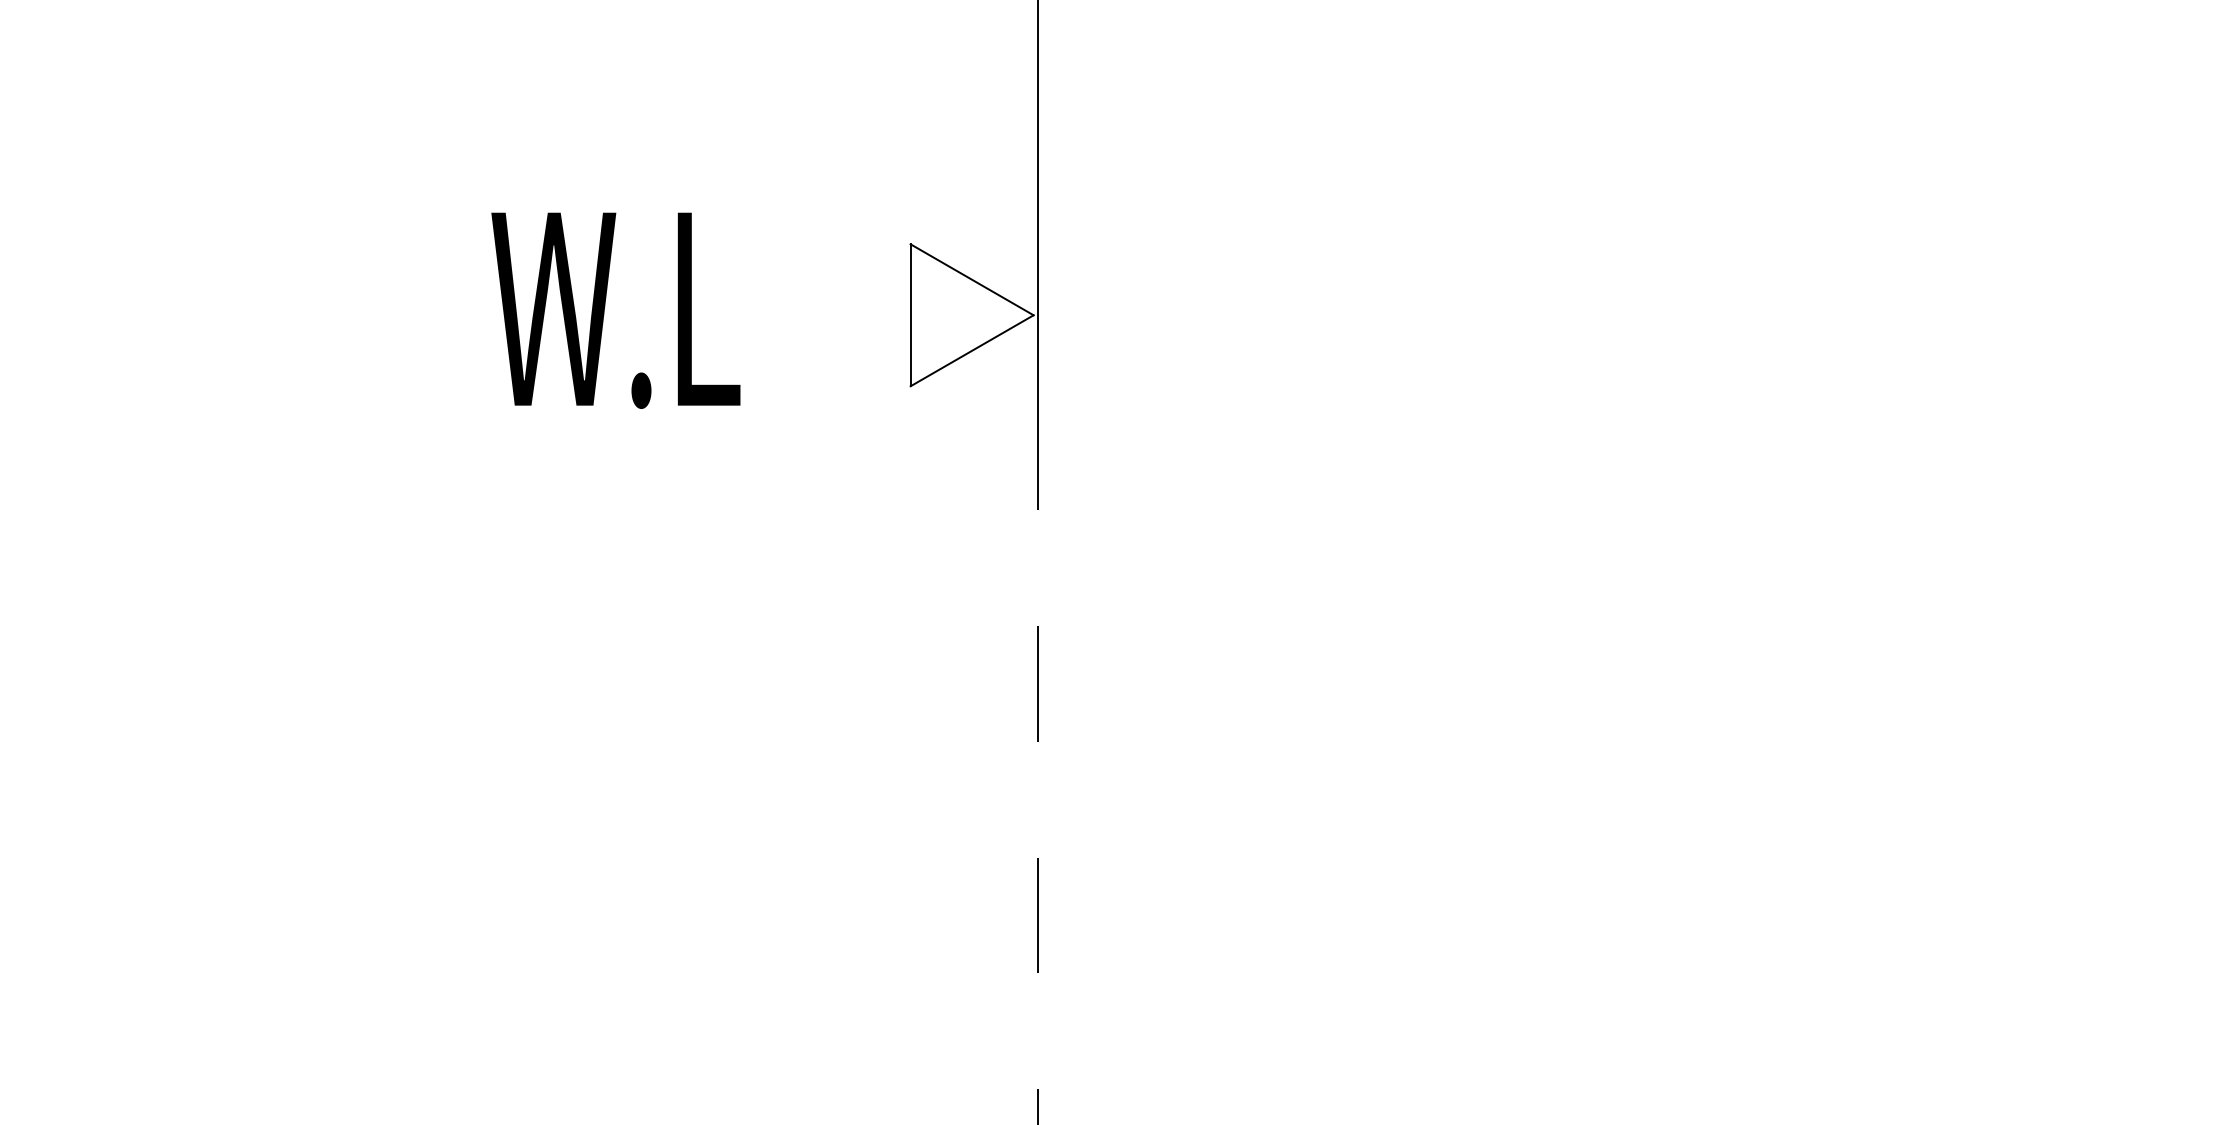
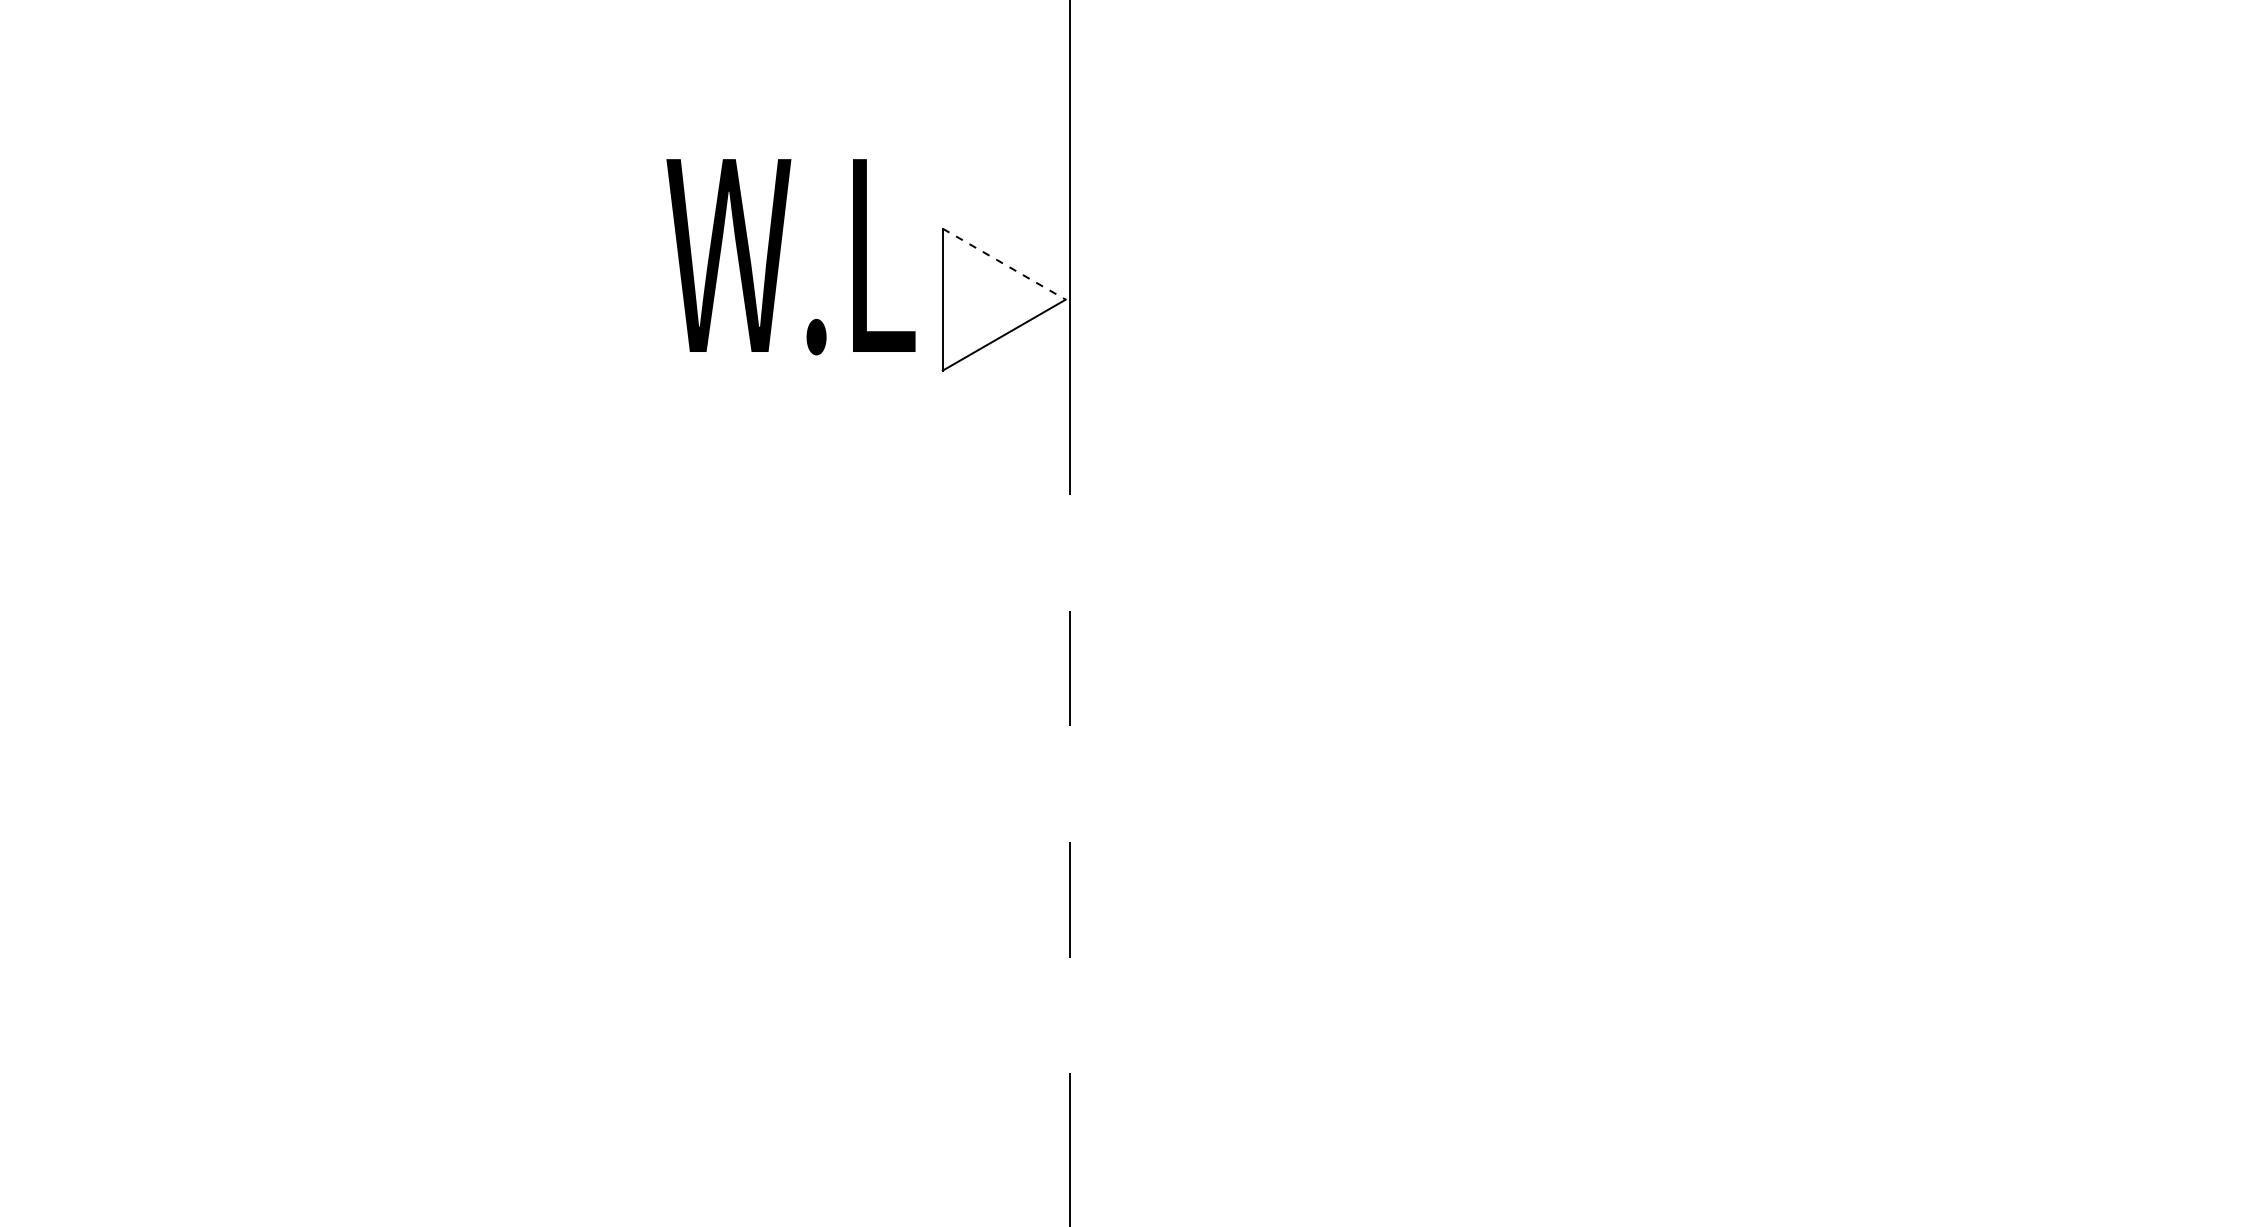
line: (972, 280) -> (1004, 264), solid -> dashed
text: (615, 311) -> (790, 257), moved

